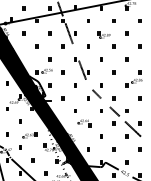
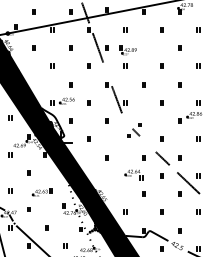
part: (103, 34) -> (126, 49), moved
part: (94, 91) -> (133, 129), size x0.6
part: (84, 123) -> (133, 175), moved

